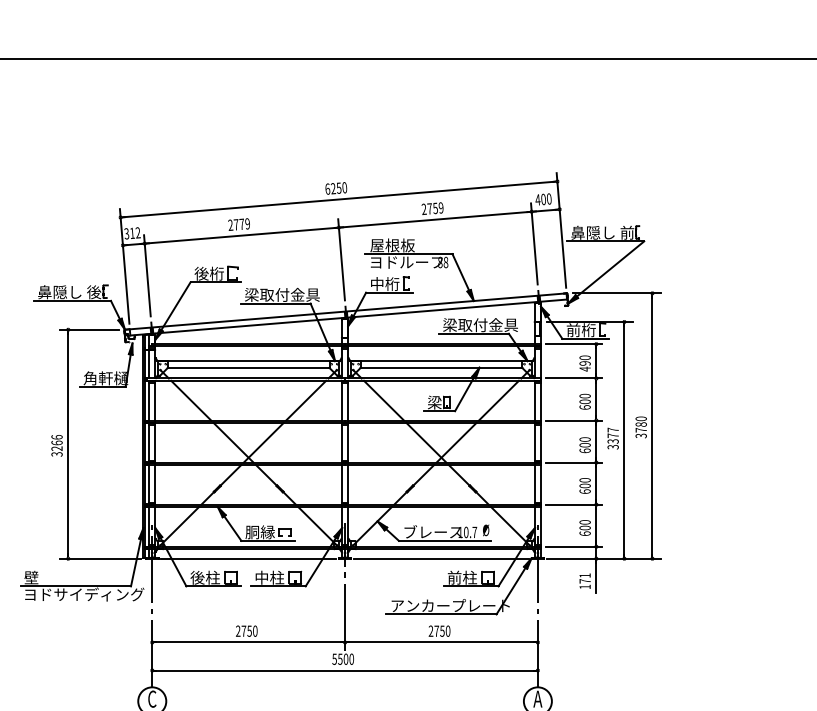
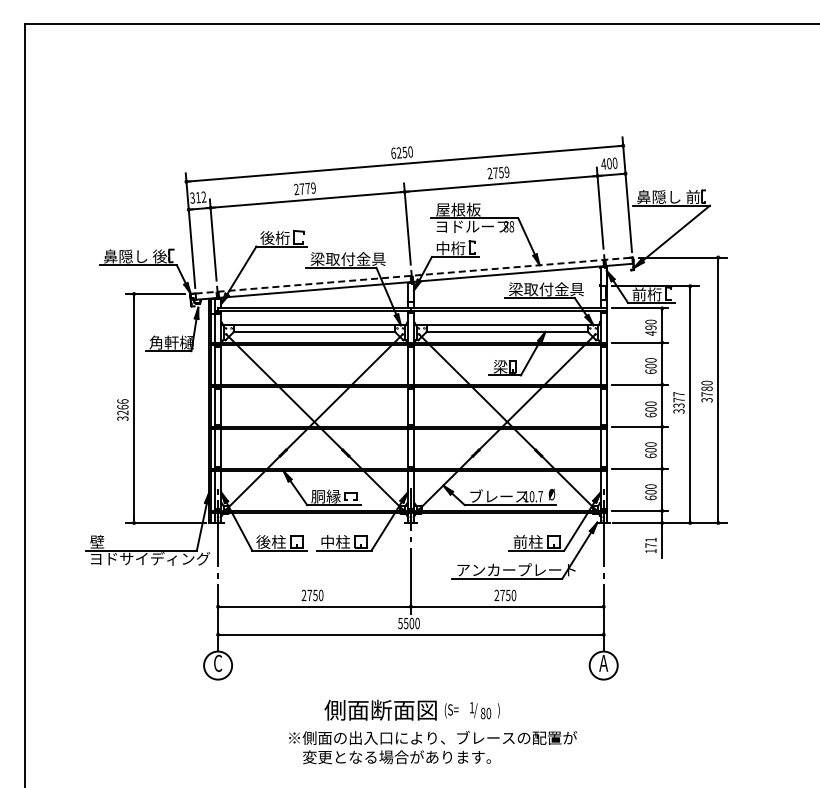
line: (348, 311) -> (414, 275), solid -> dashed
line: (248, 558) -> (314, 522), removed
line: (441, 558) -> (507, 522), removed

